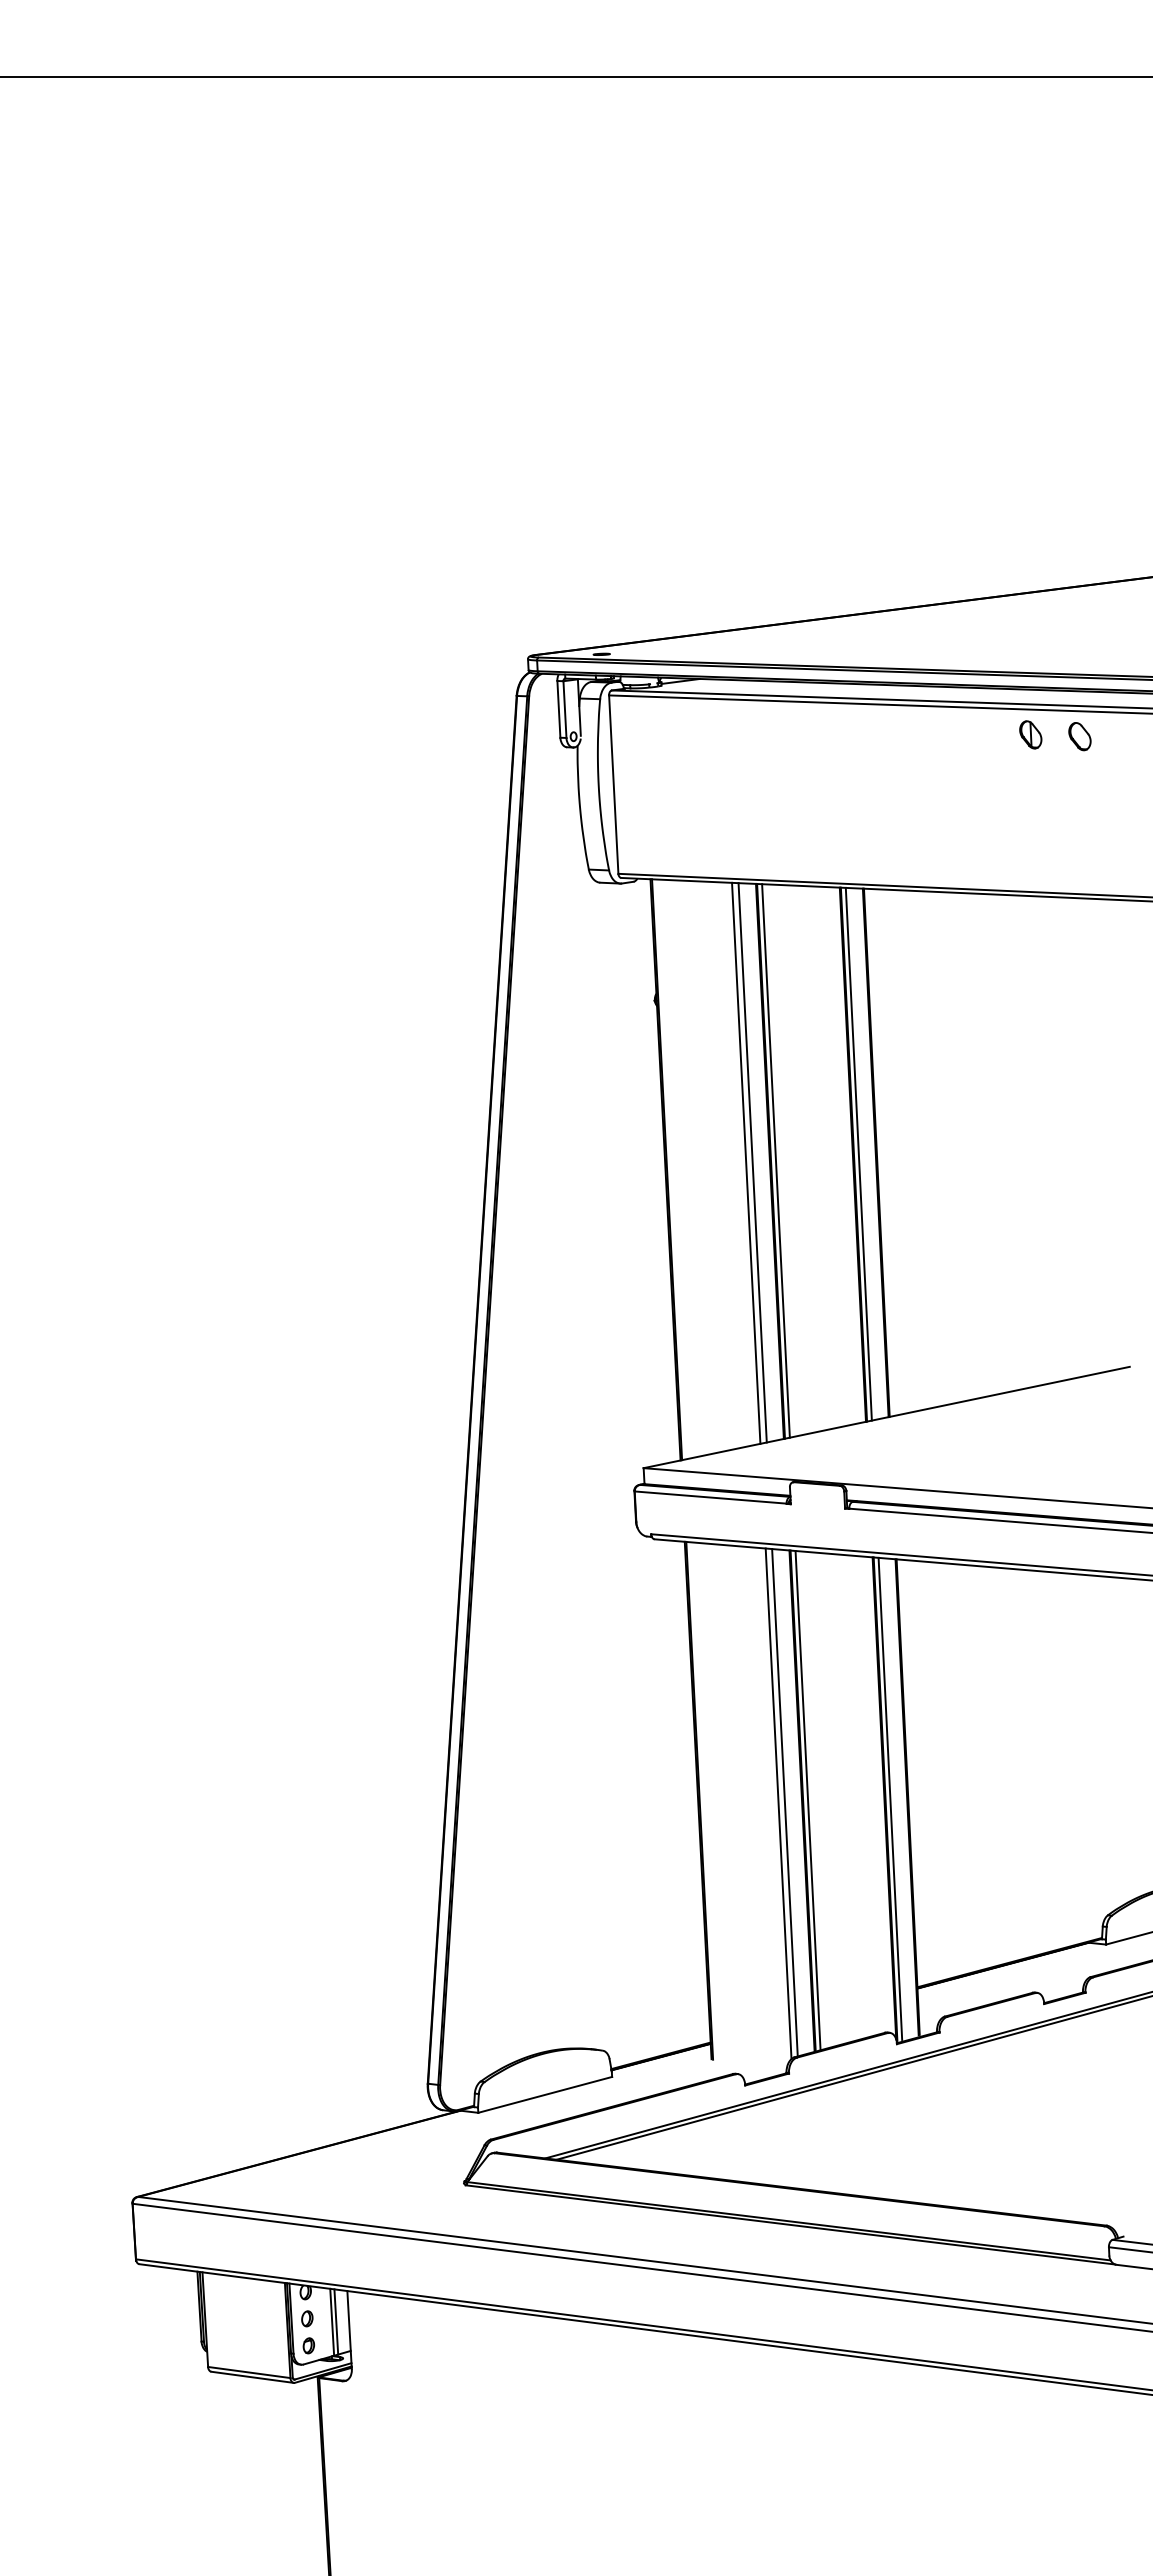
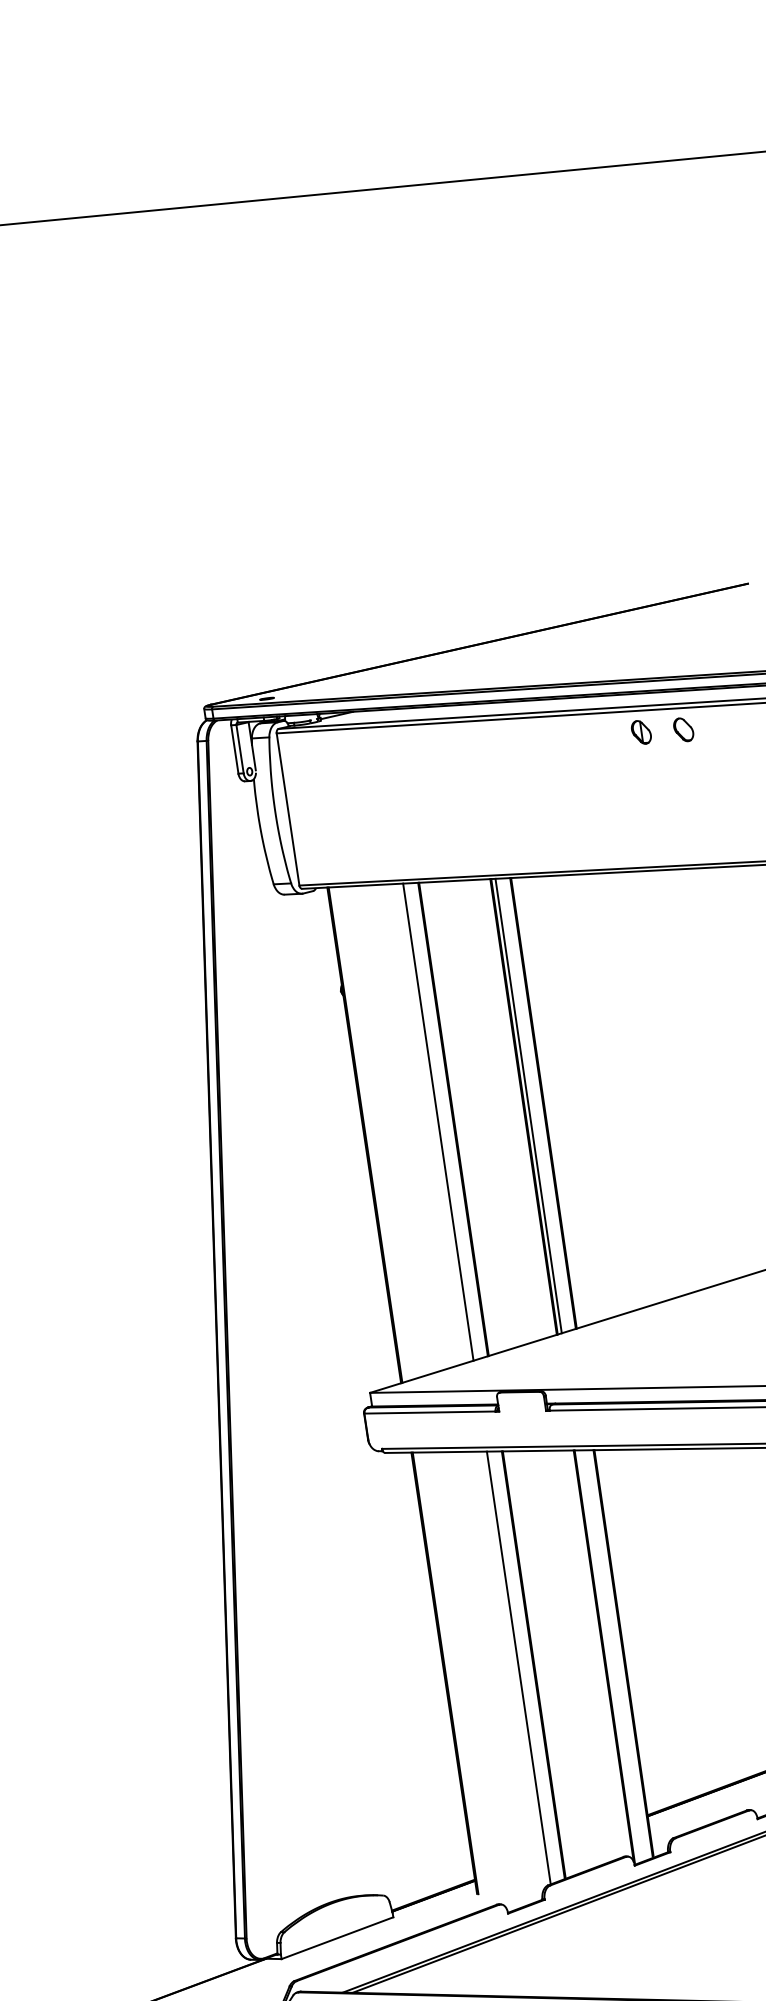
line: (775, 1160) -> (457, 1118), removed
line: (746, 1162) -> (433, 1122), removed
line: (890, 1798) -> (608, 1655), removed
line: (807, 1800) -> (537, 1664), removed
line: (778, 1803) -> (513, 1669), removed

